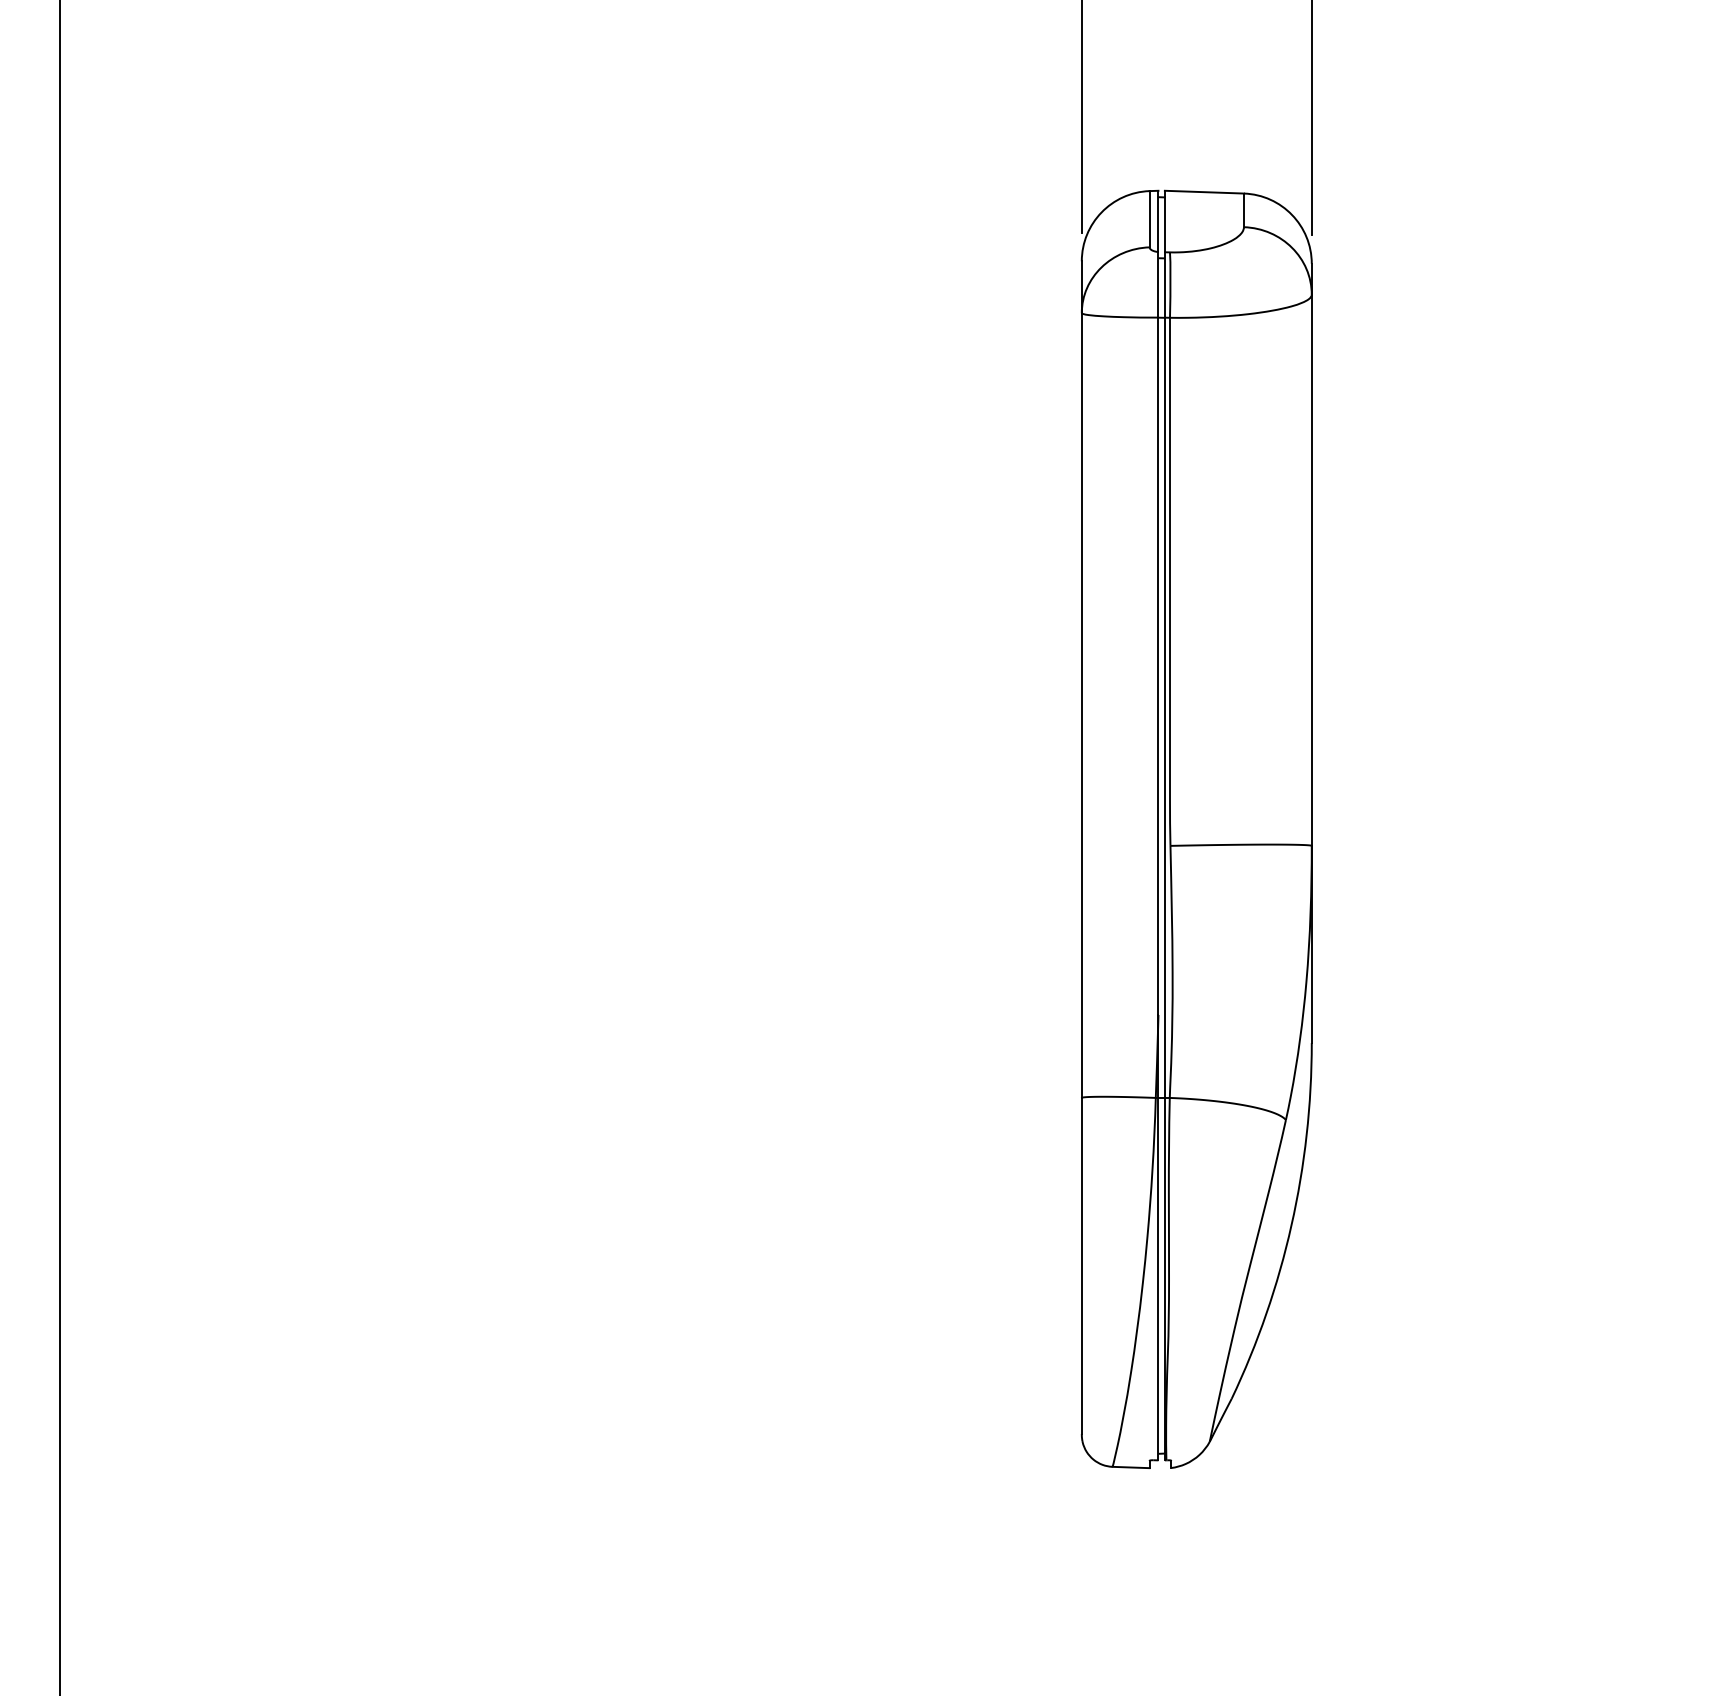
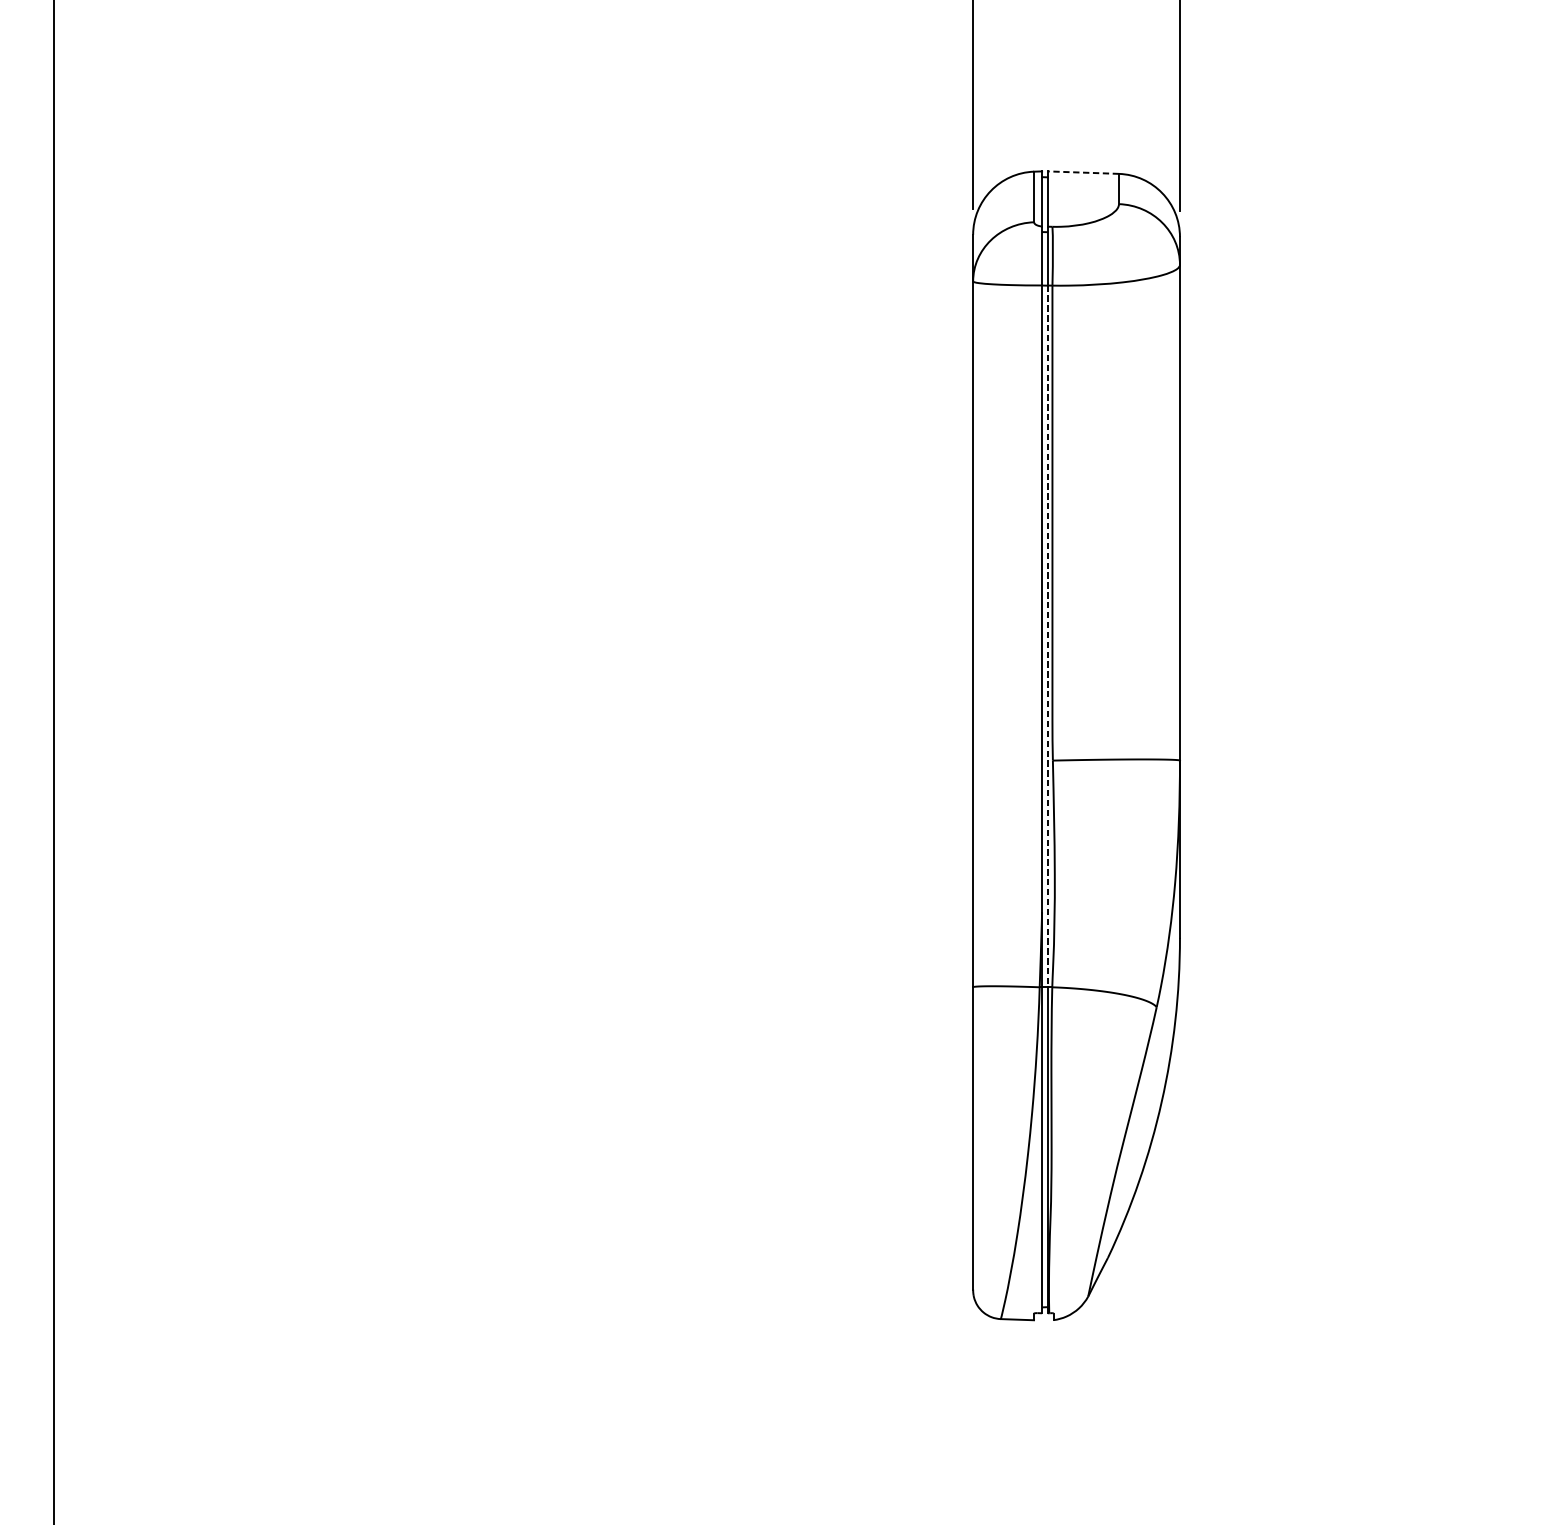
line: (1204, 192) -> (1083, 172), solid -> dashed
line: (1164, 708) -> (1047, 637), solid -> dashed

